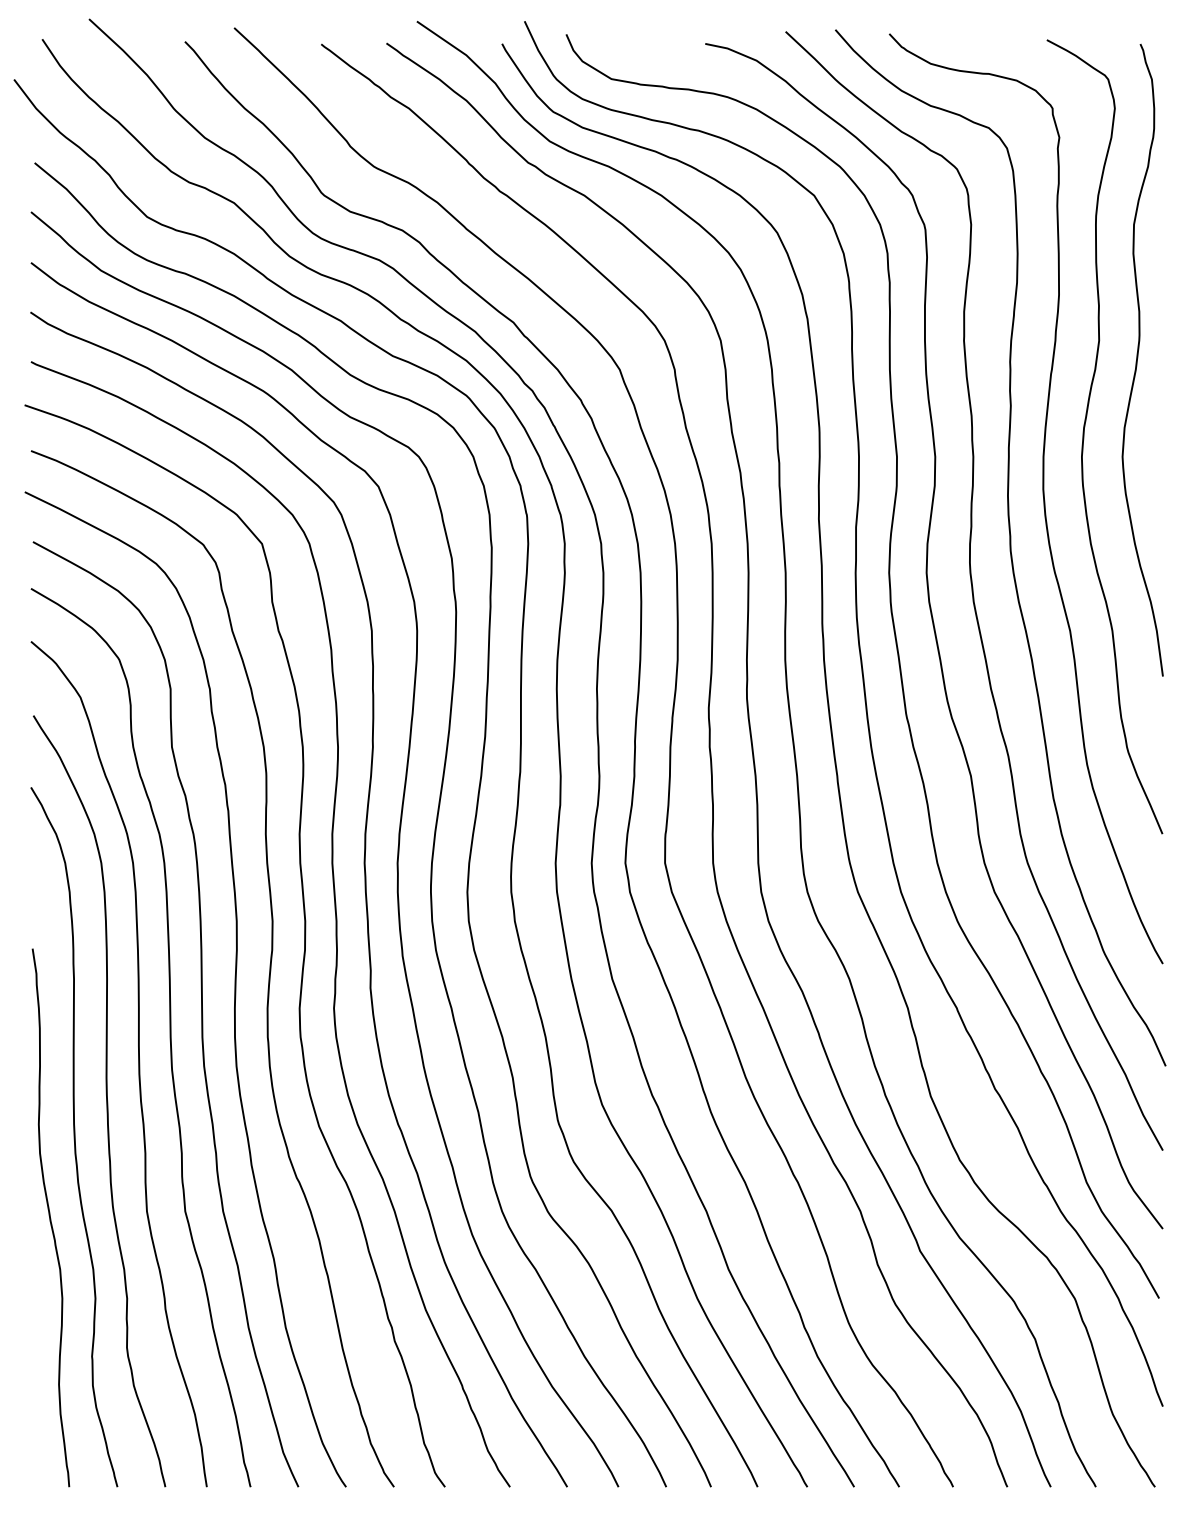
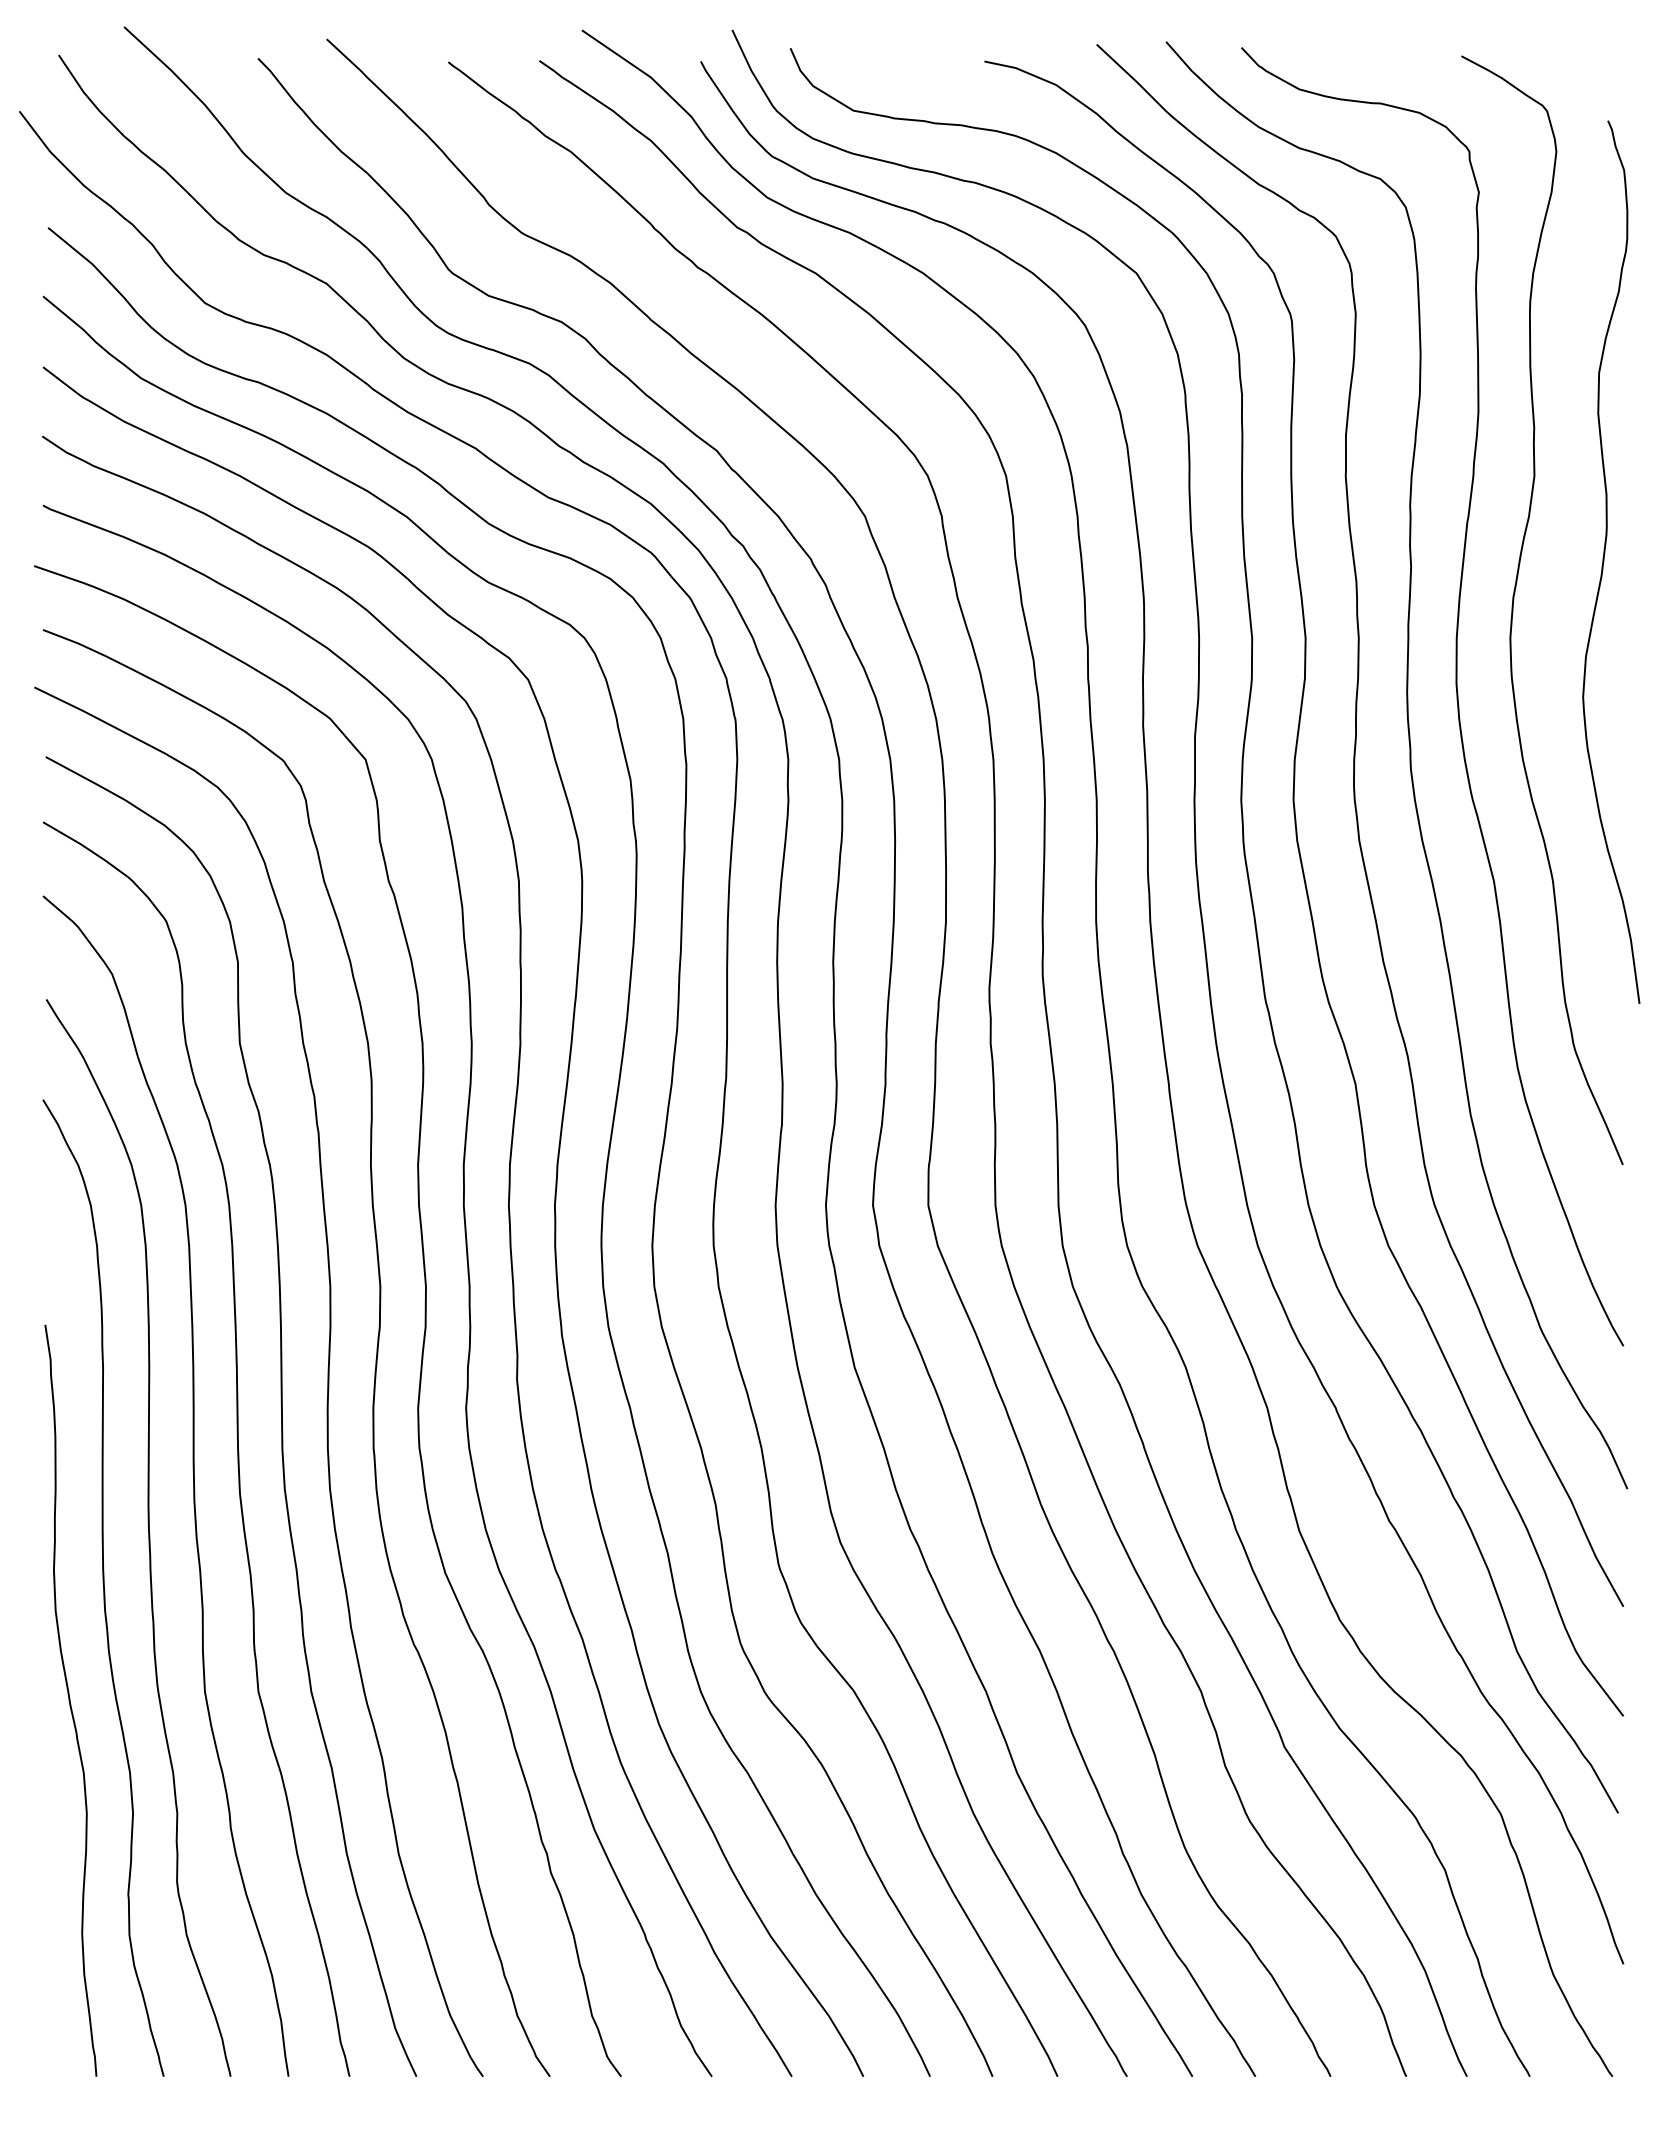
curve: (1137, 359) -> (1604, 561), moved

